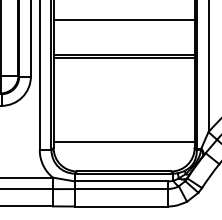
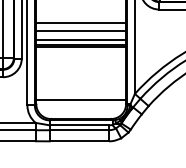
line: (124, 34) -> (81, 31), added
line: (124, 46) -> (81, 39), added

